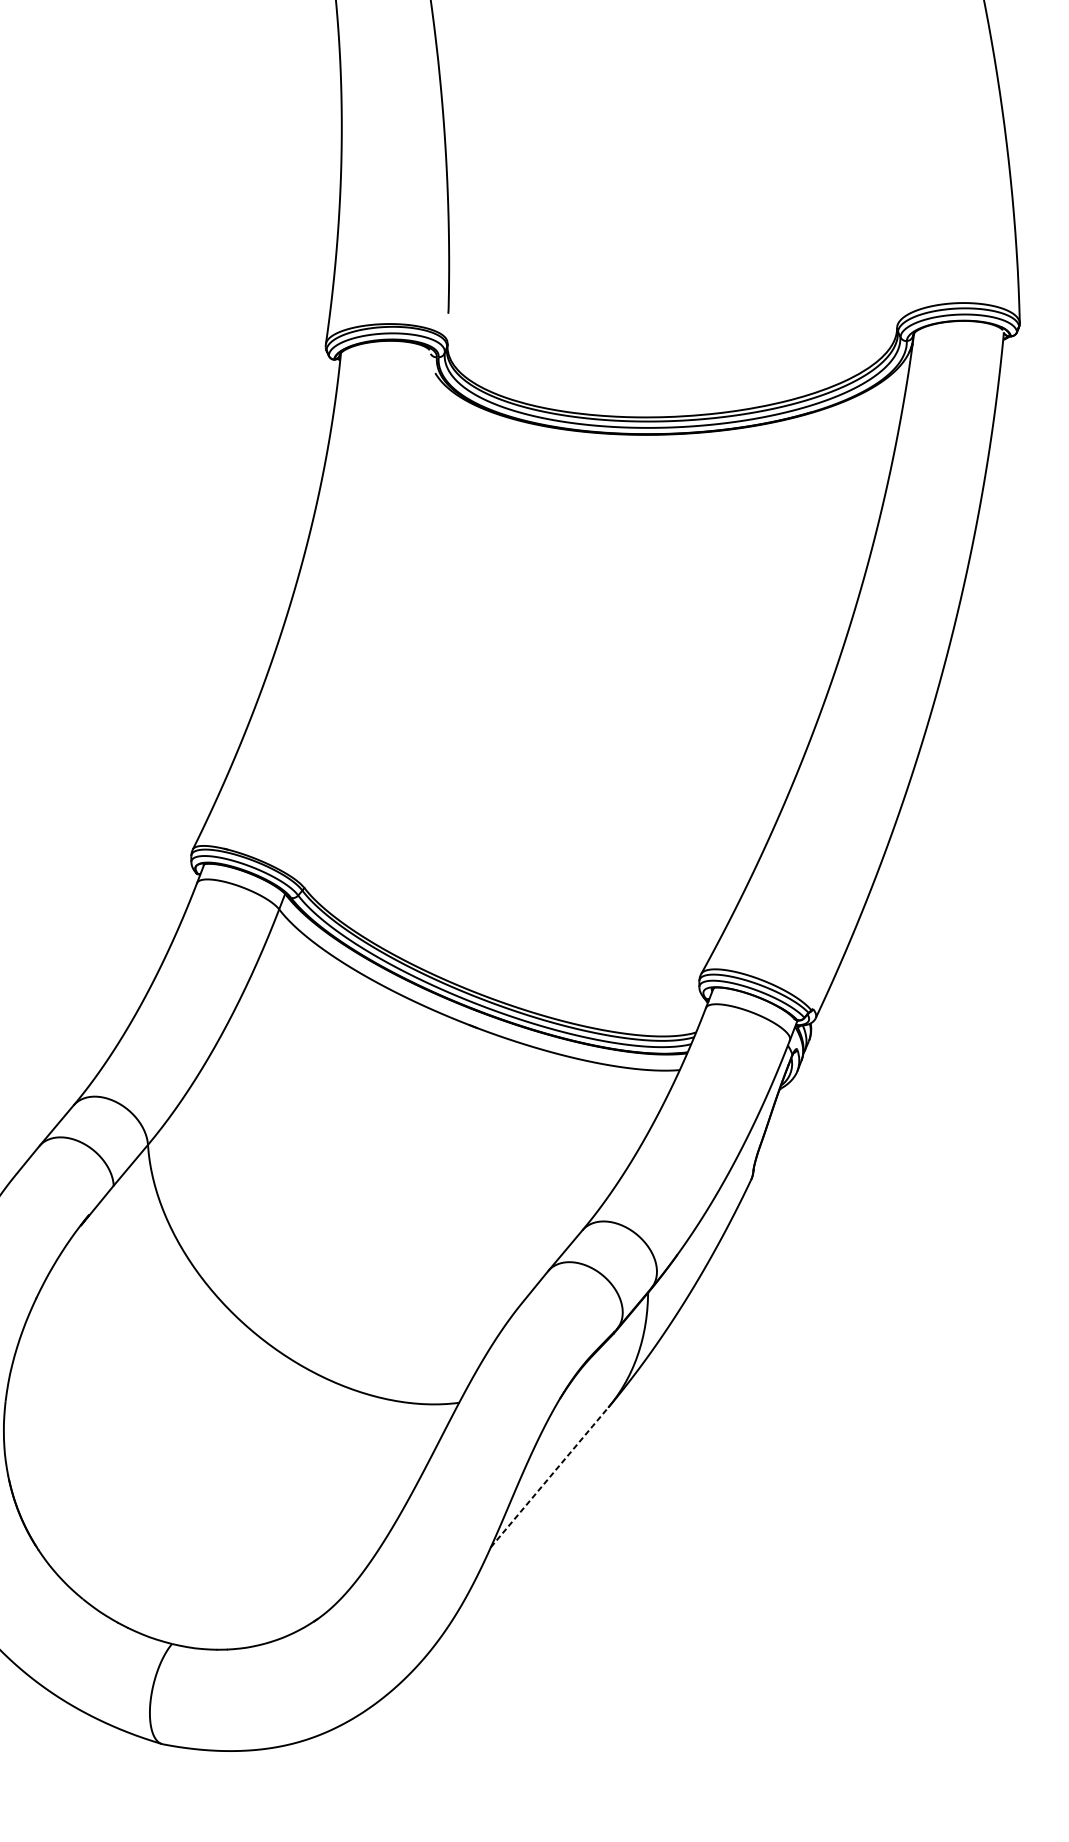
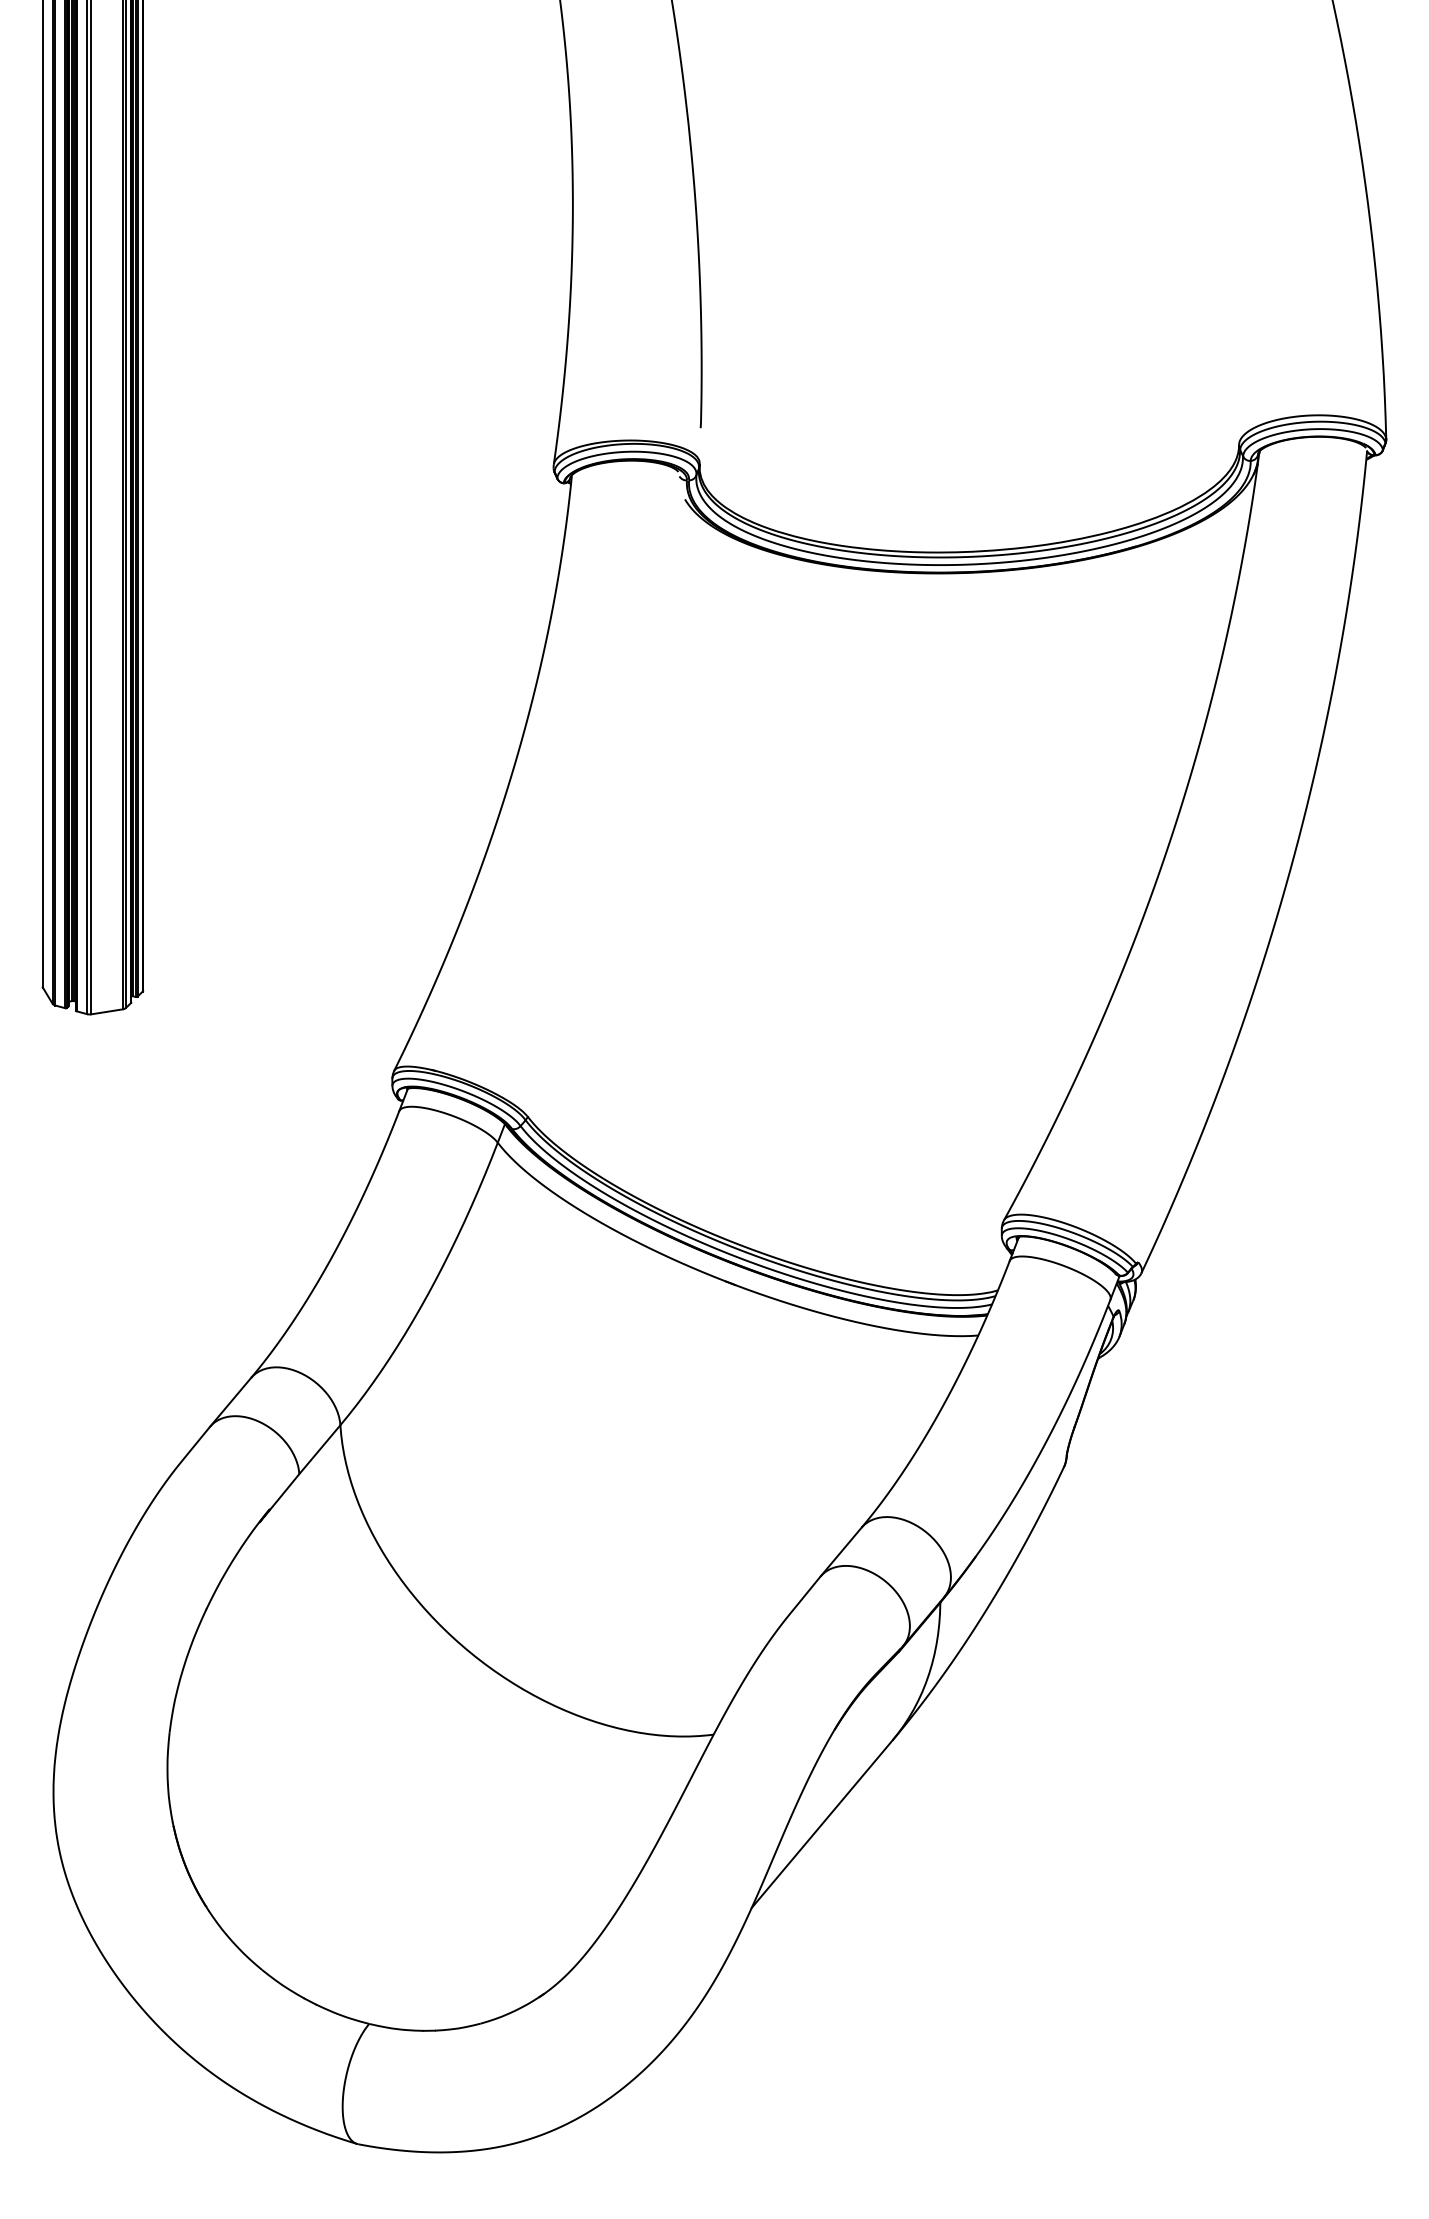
line: (549, 1477) -> (822, 1824), dashed -> solid

